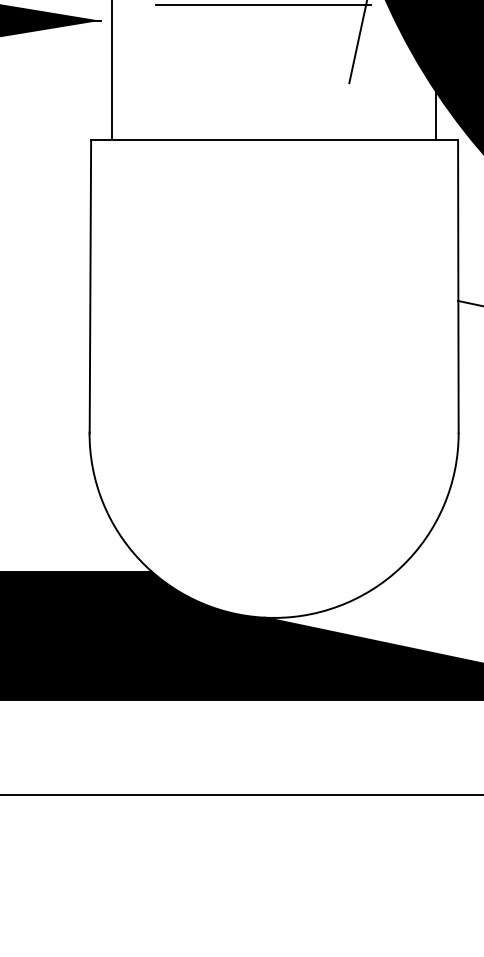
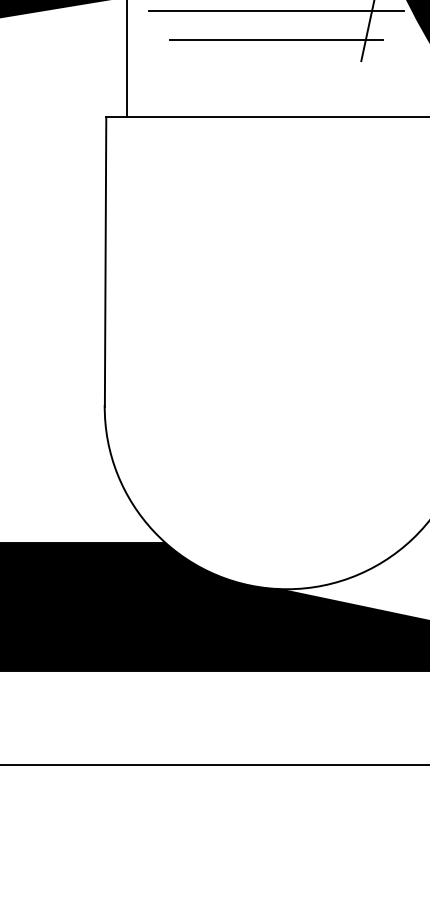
line: (263, 32) -> (276, 11), added
line: (263, 62) -> (276, 40), added

